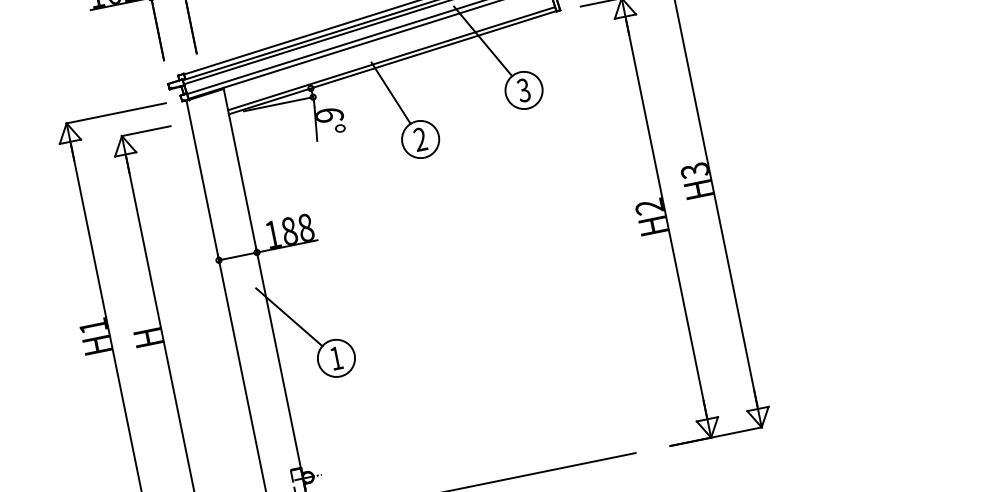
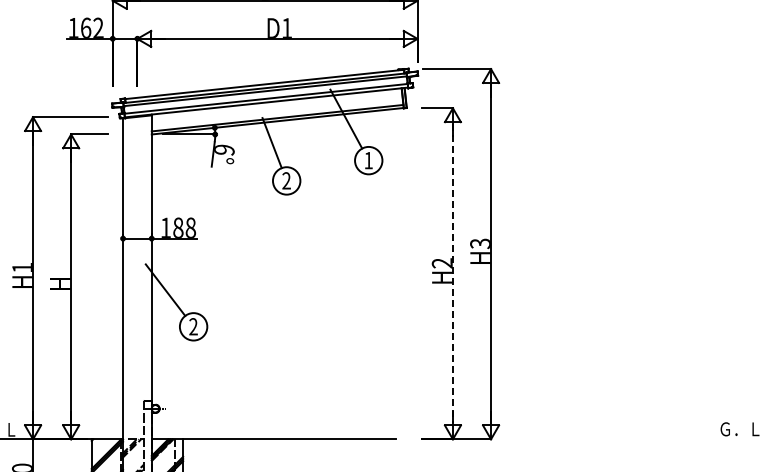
text: (523, 90) -> (368, 160), 3 -> 1
line: (665, 217) -> (452, 273), solid -> dashed
text: (336, 357) -> (193, 326), 1 -> 2

